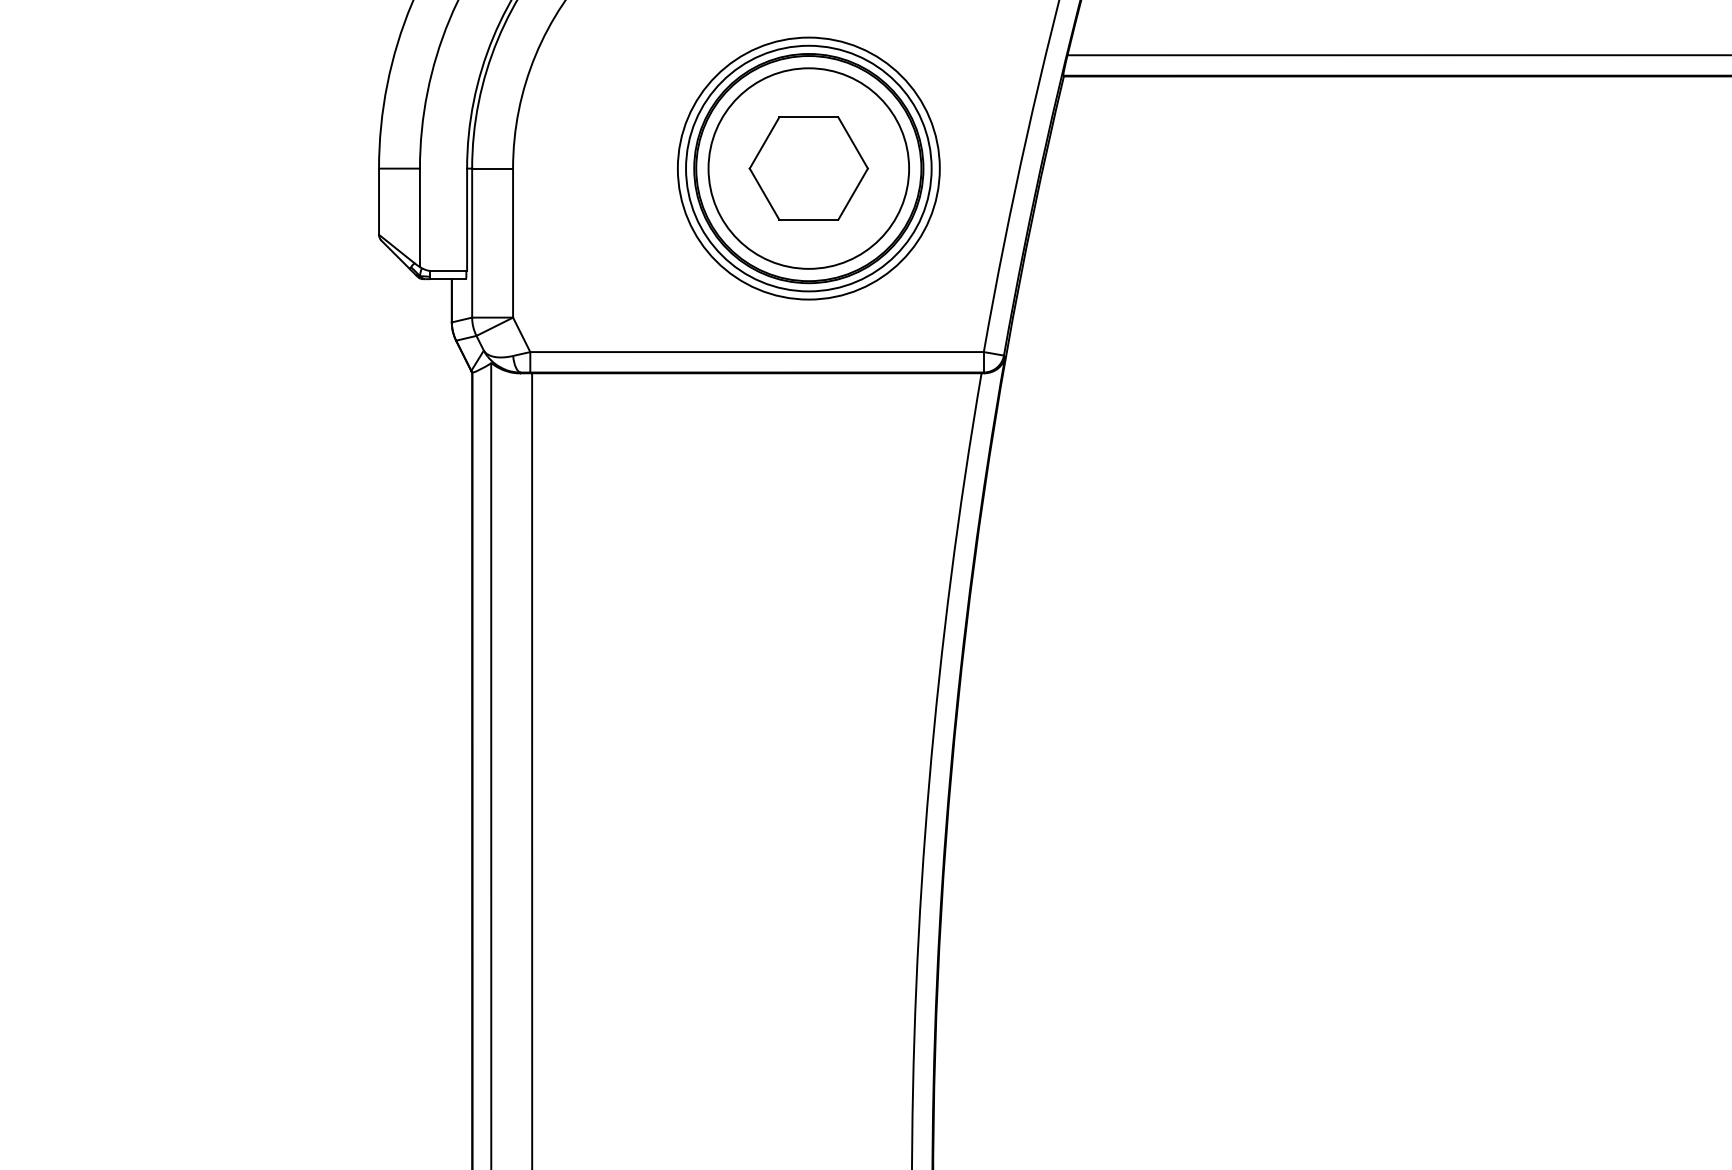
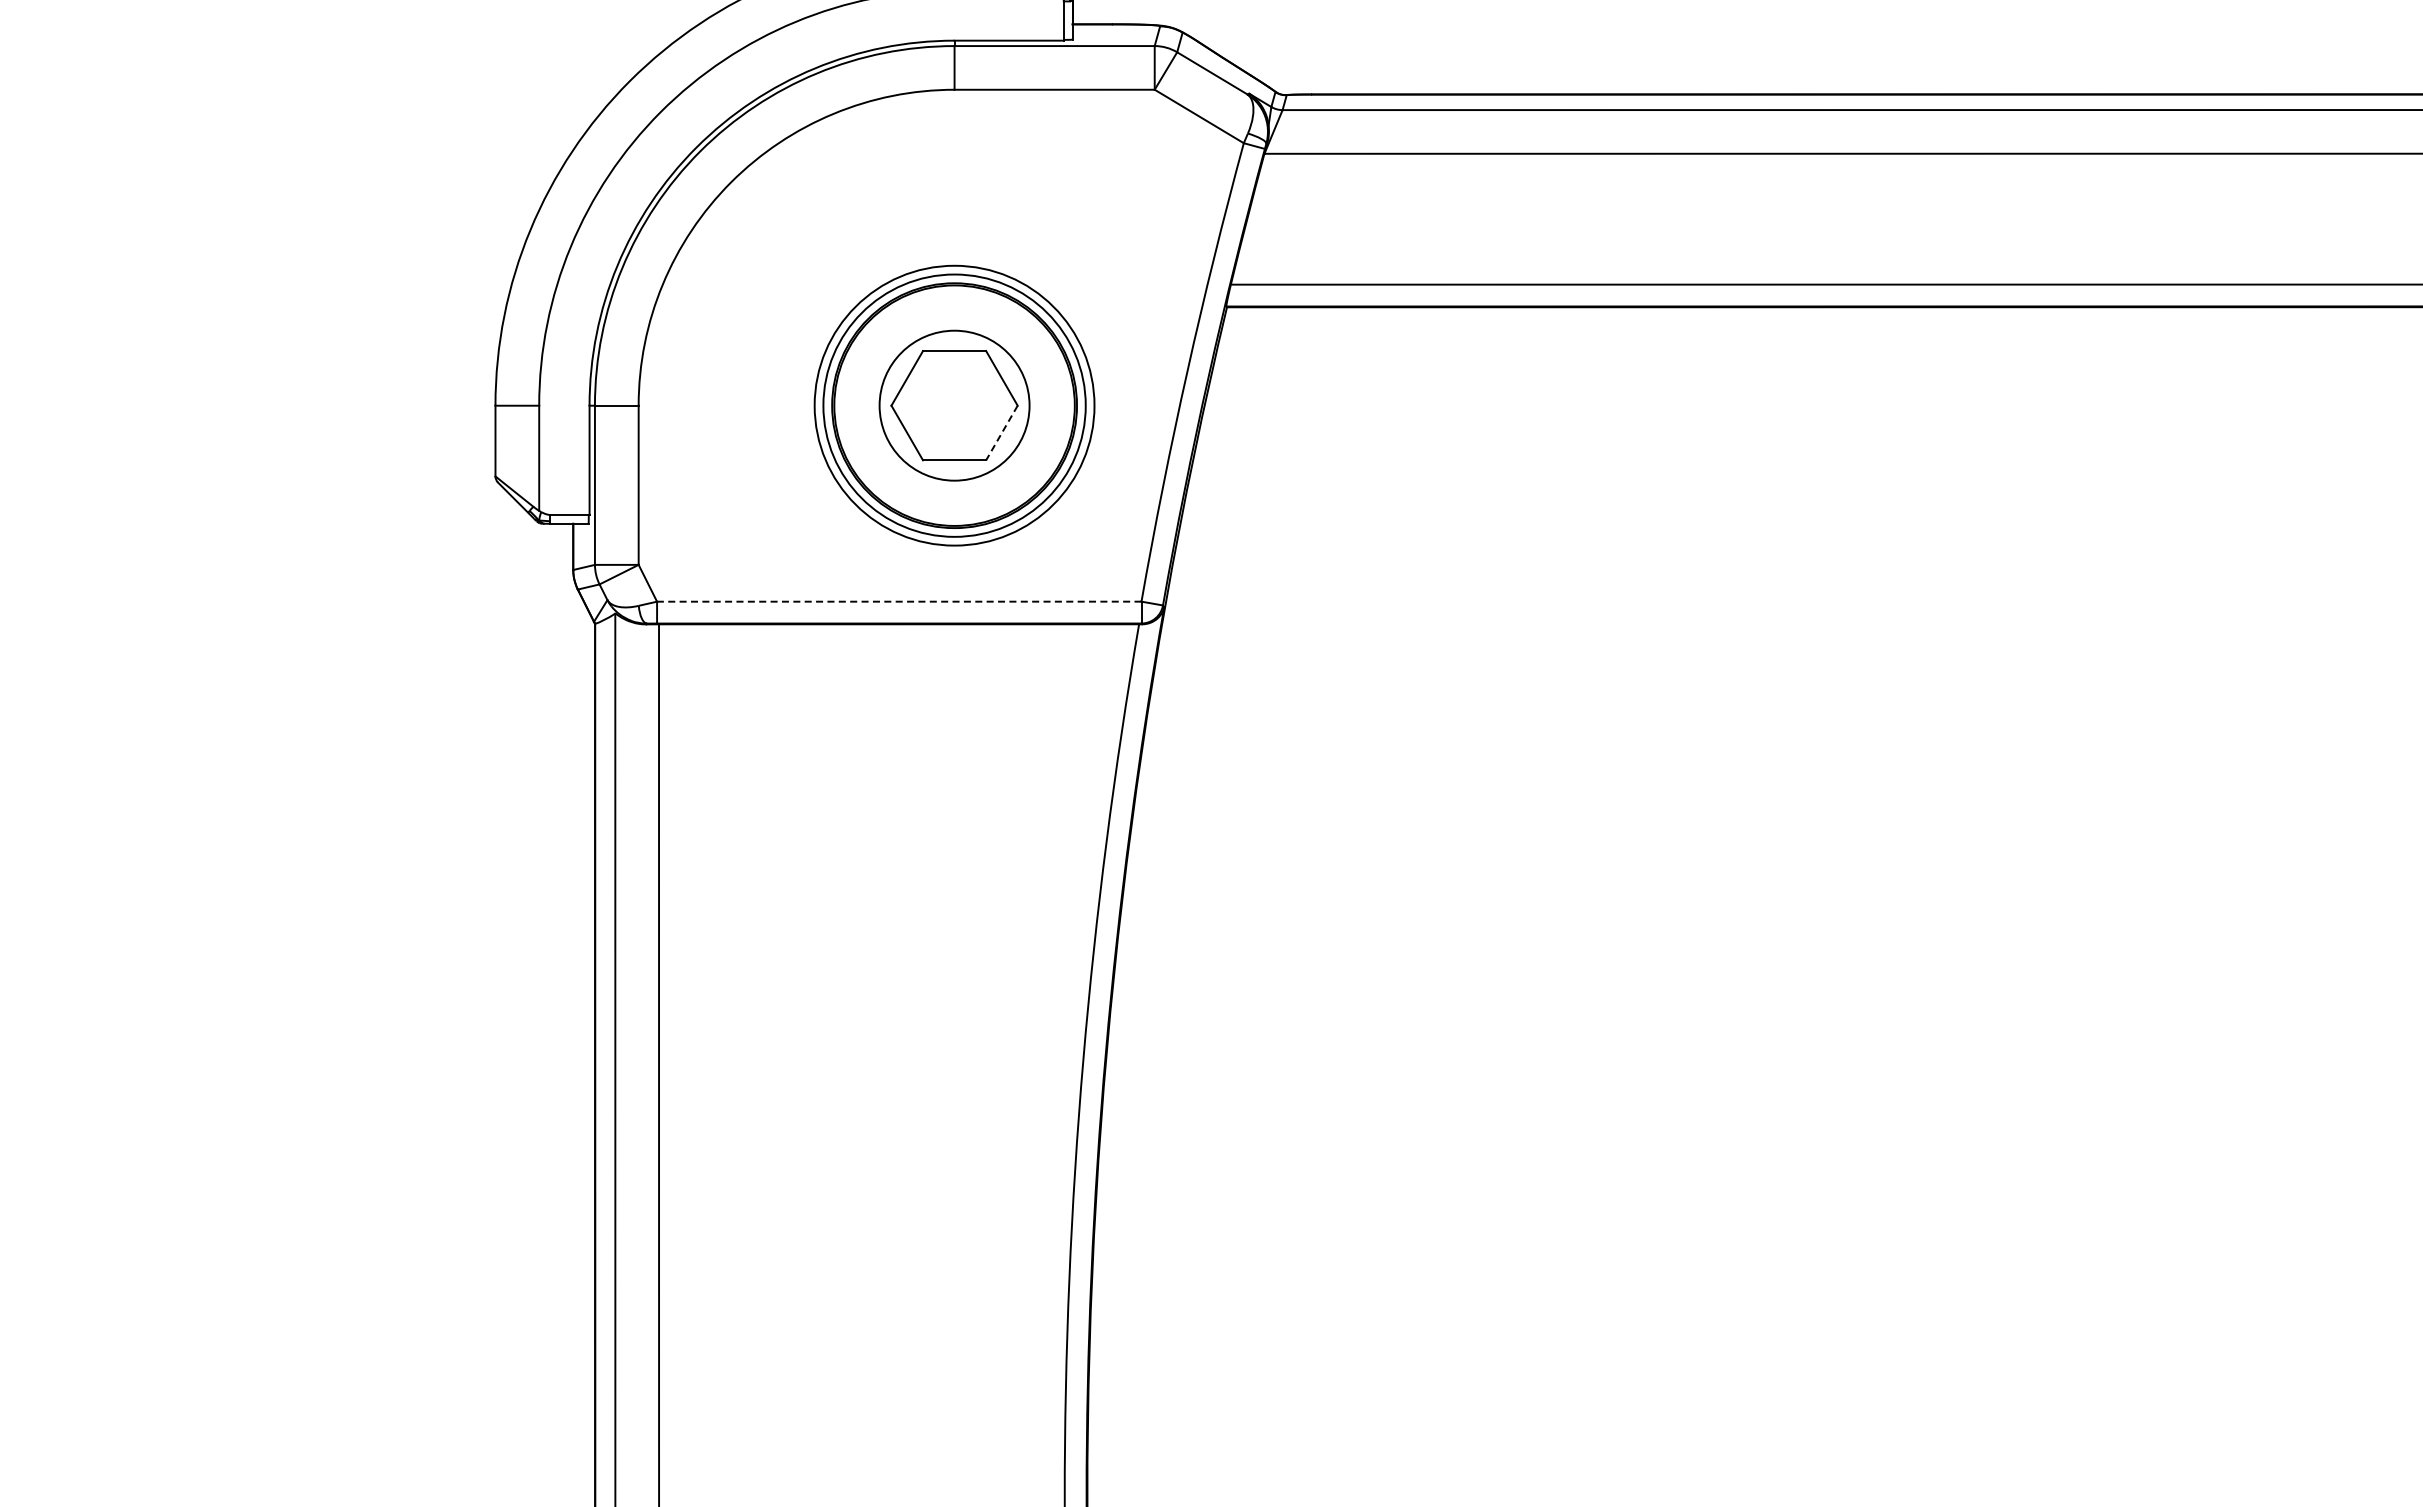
circle: (808, 168) -> (954, 405), size x0.7
line: (852, 194) -> (1001, 433), solid -> dashed
line: (756, 351) -> (898, 601), solid -> dashed

